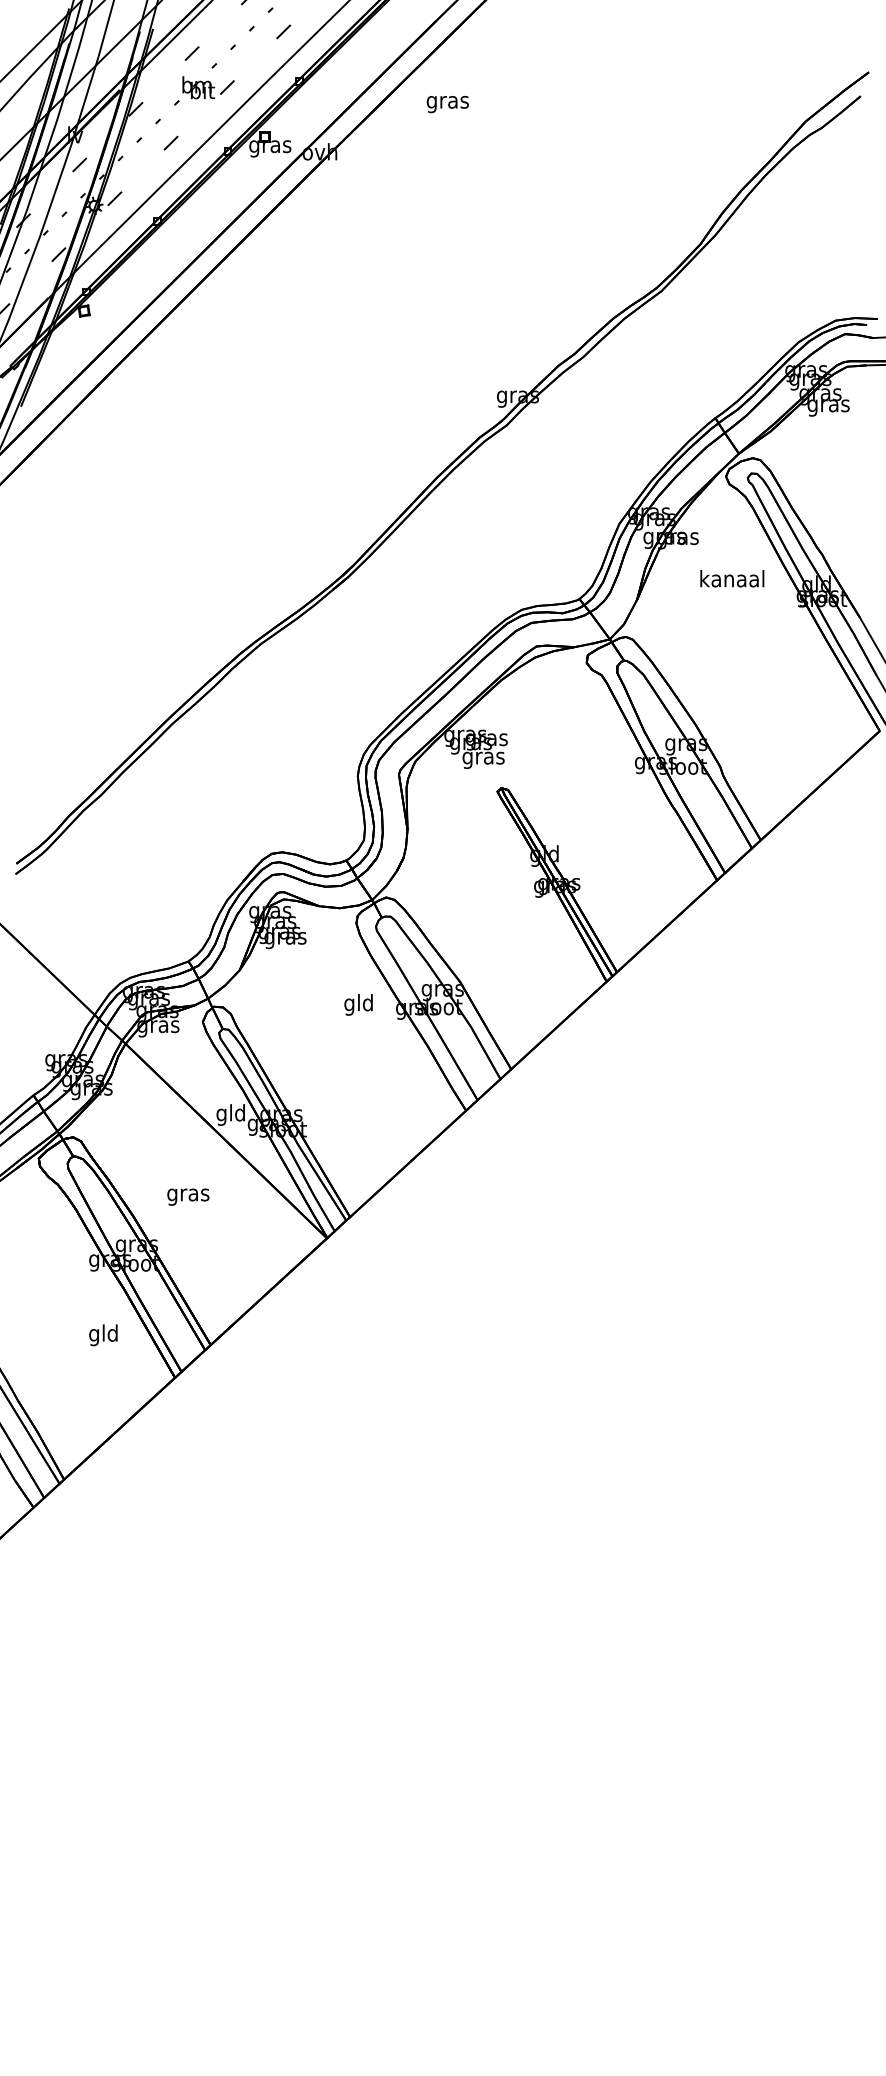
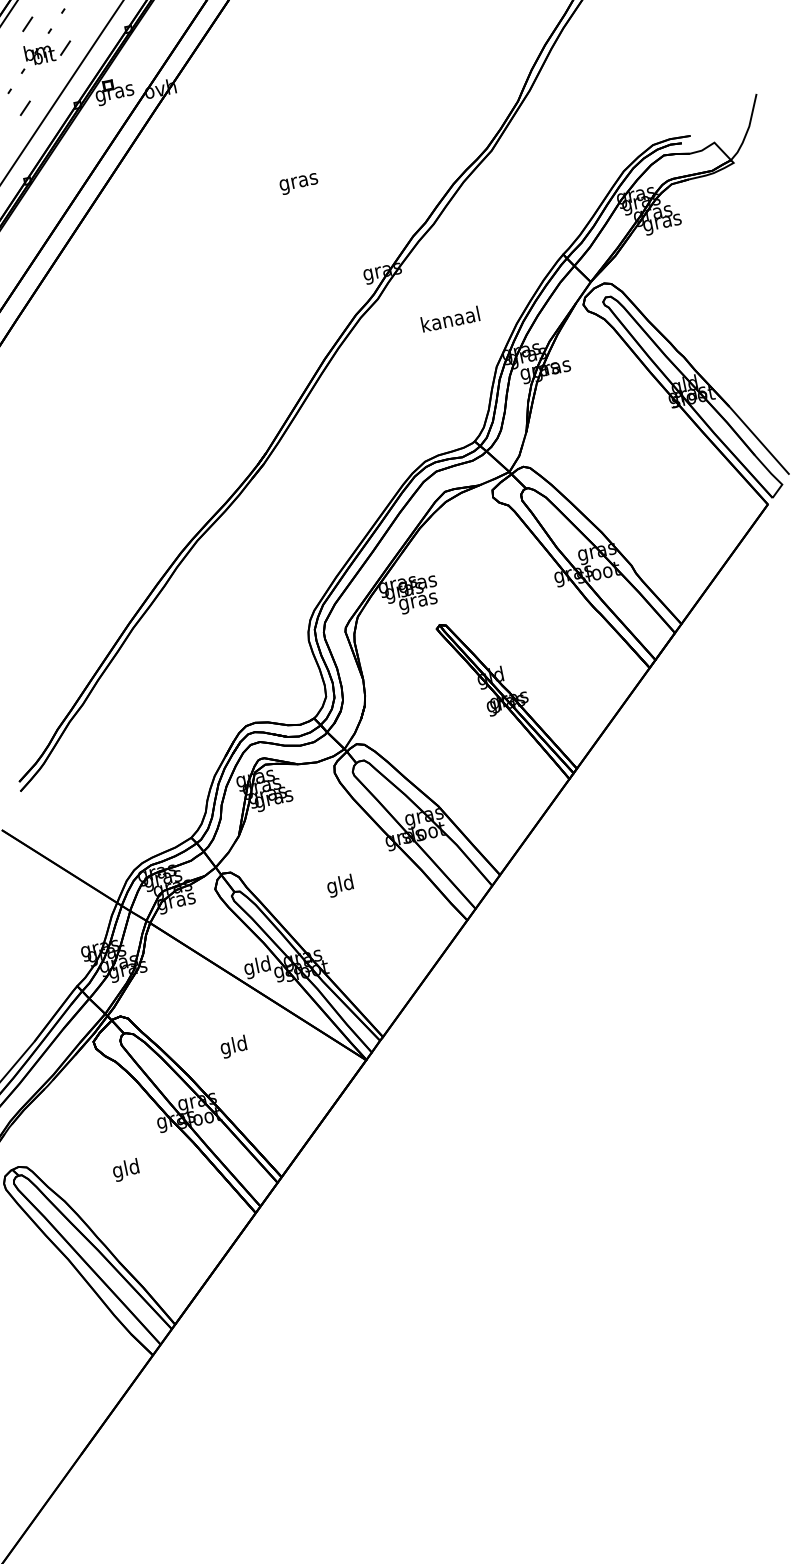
text: (447, 104) -> (298, 184), moved
text: (732, 578) -> (450, 319), moved
text: (358, 1004) -> (340, 885), moved
text: (188, 1194) -> (234, 1046), gras -> gld
text: (103, 1335) -> (126, 1170), moved

